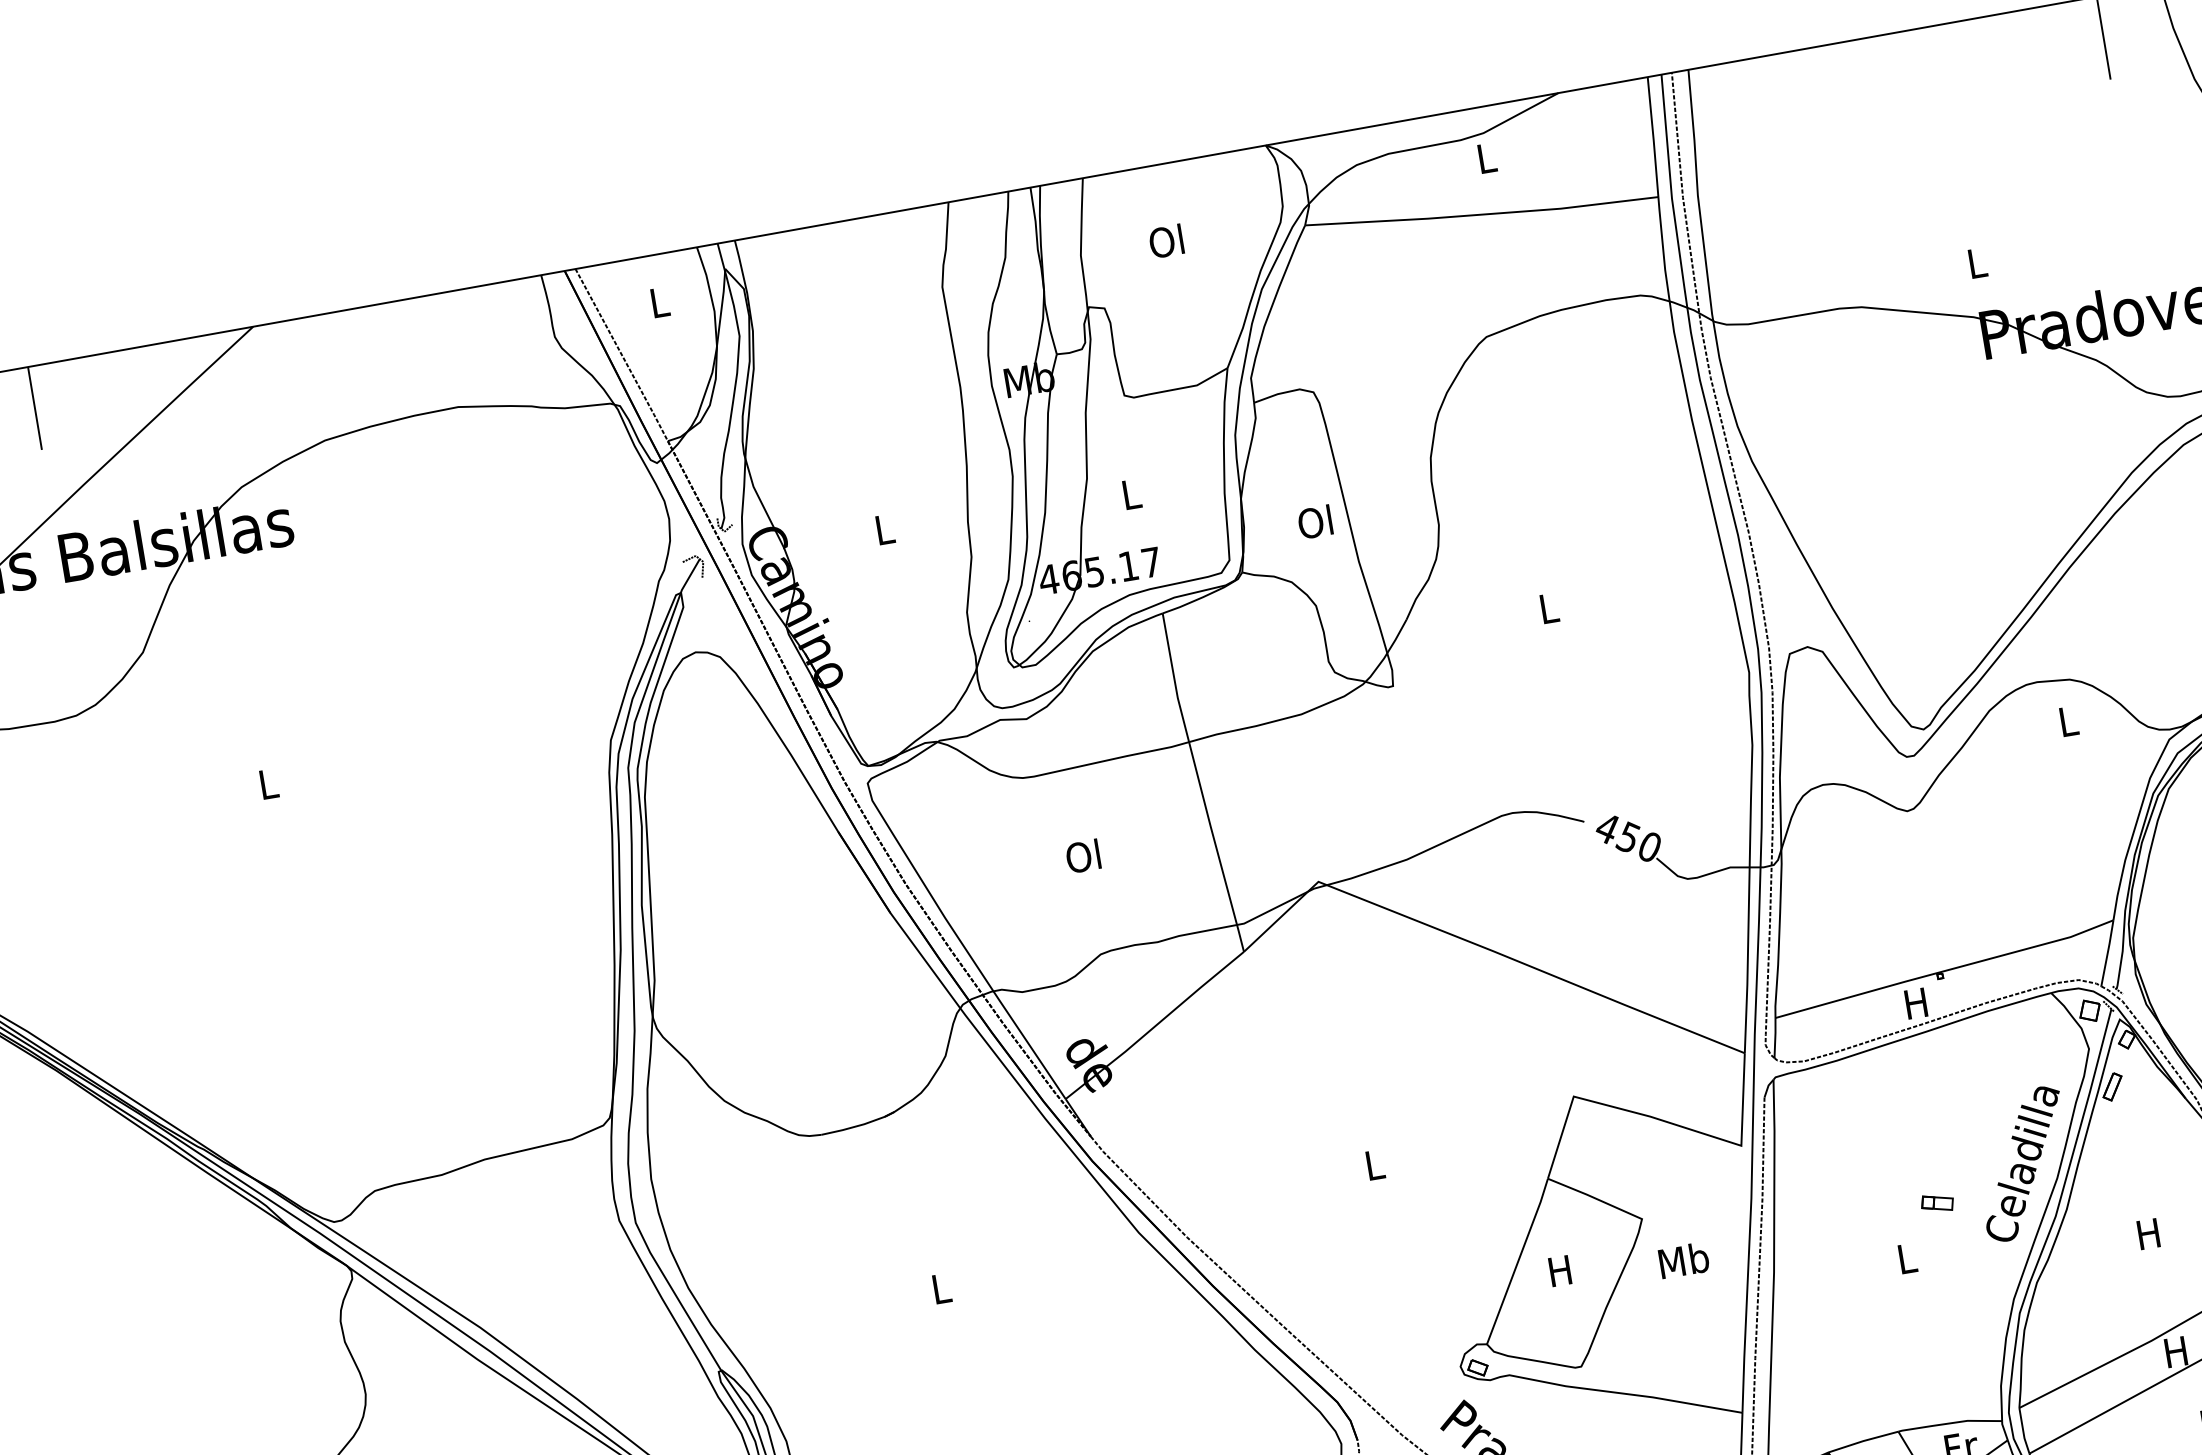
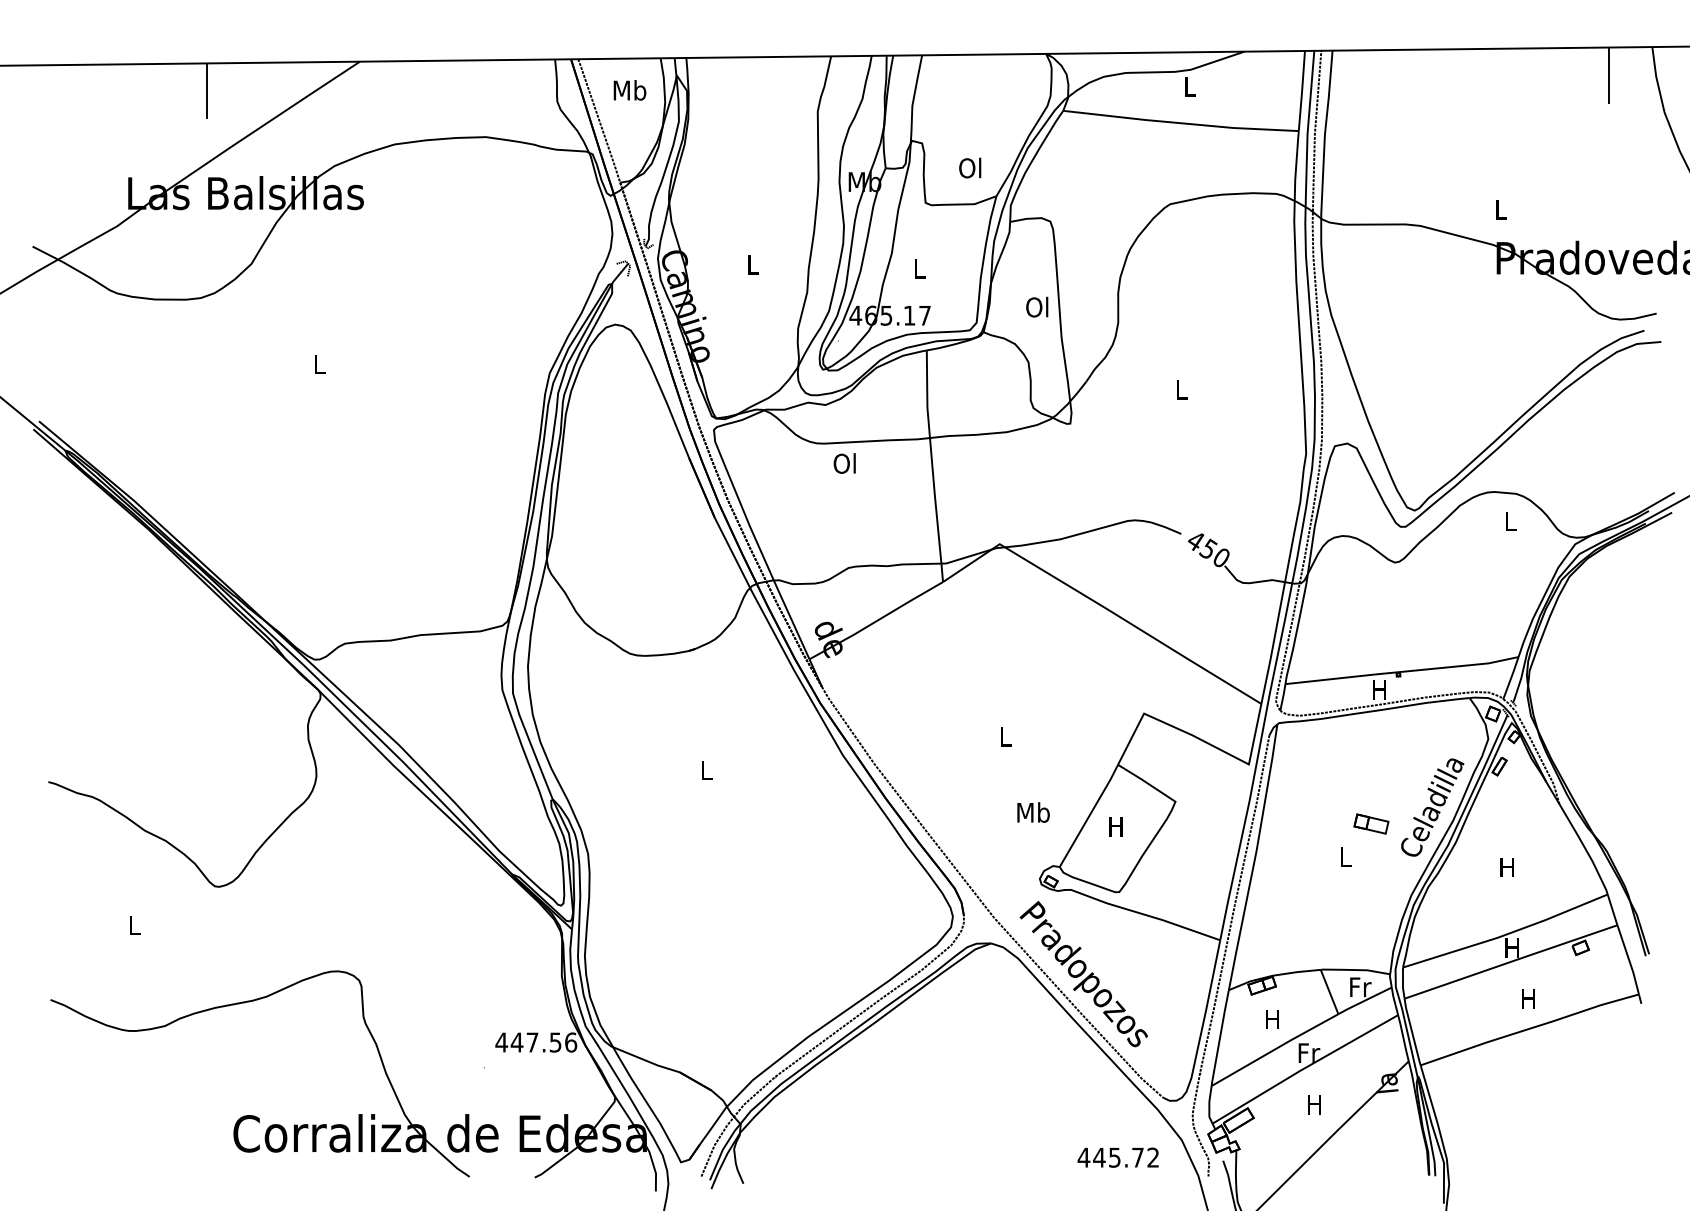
text: (1166, 240) -> (970, 167), moved
text: (658, 302) -> (629, 90), L -> Mb
text: (1082, 856) -> (844, 463), moved
part: (1937, 1202) -> (1371, 823), size x1.6
text: (1683, 1260) -> (1033, 812), moved

